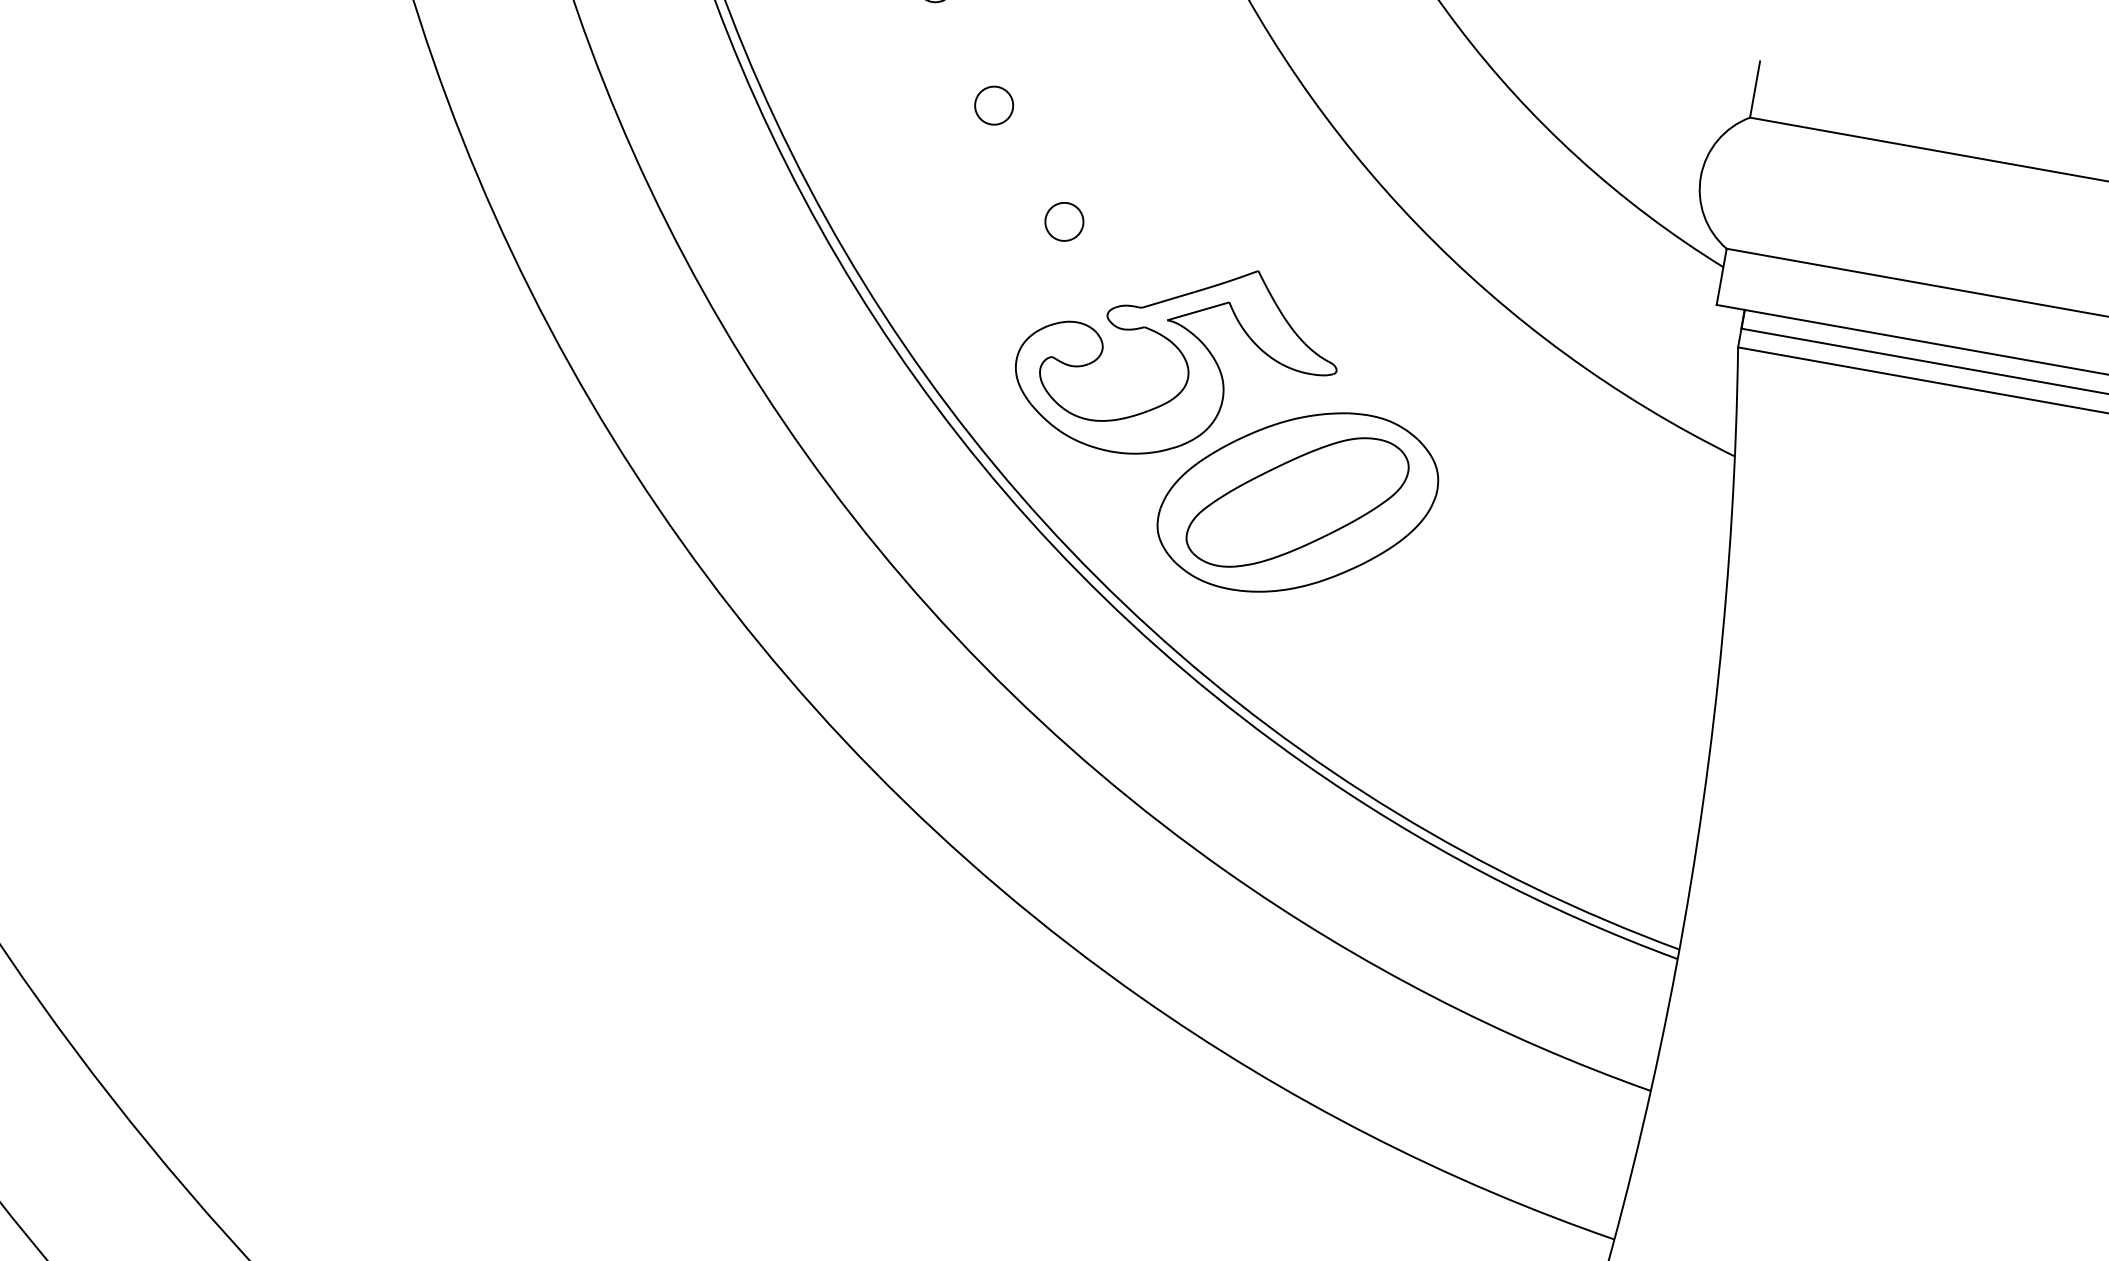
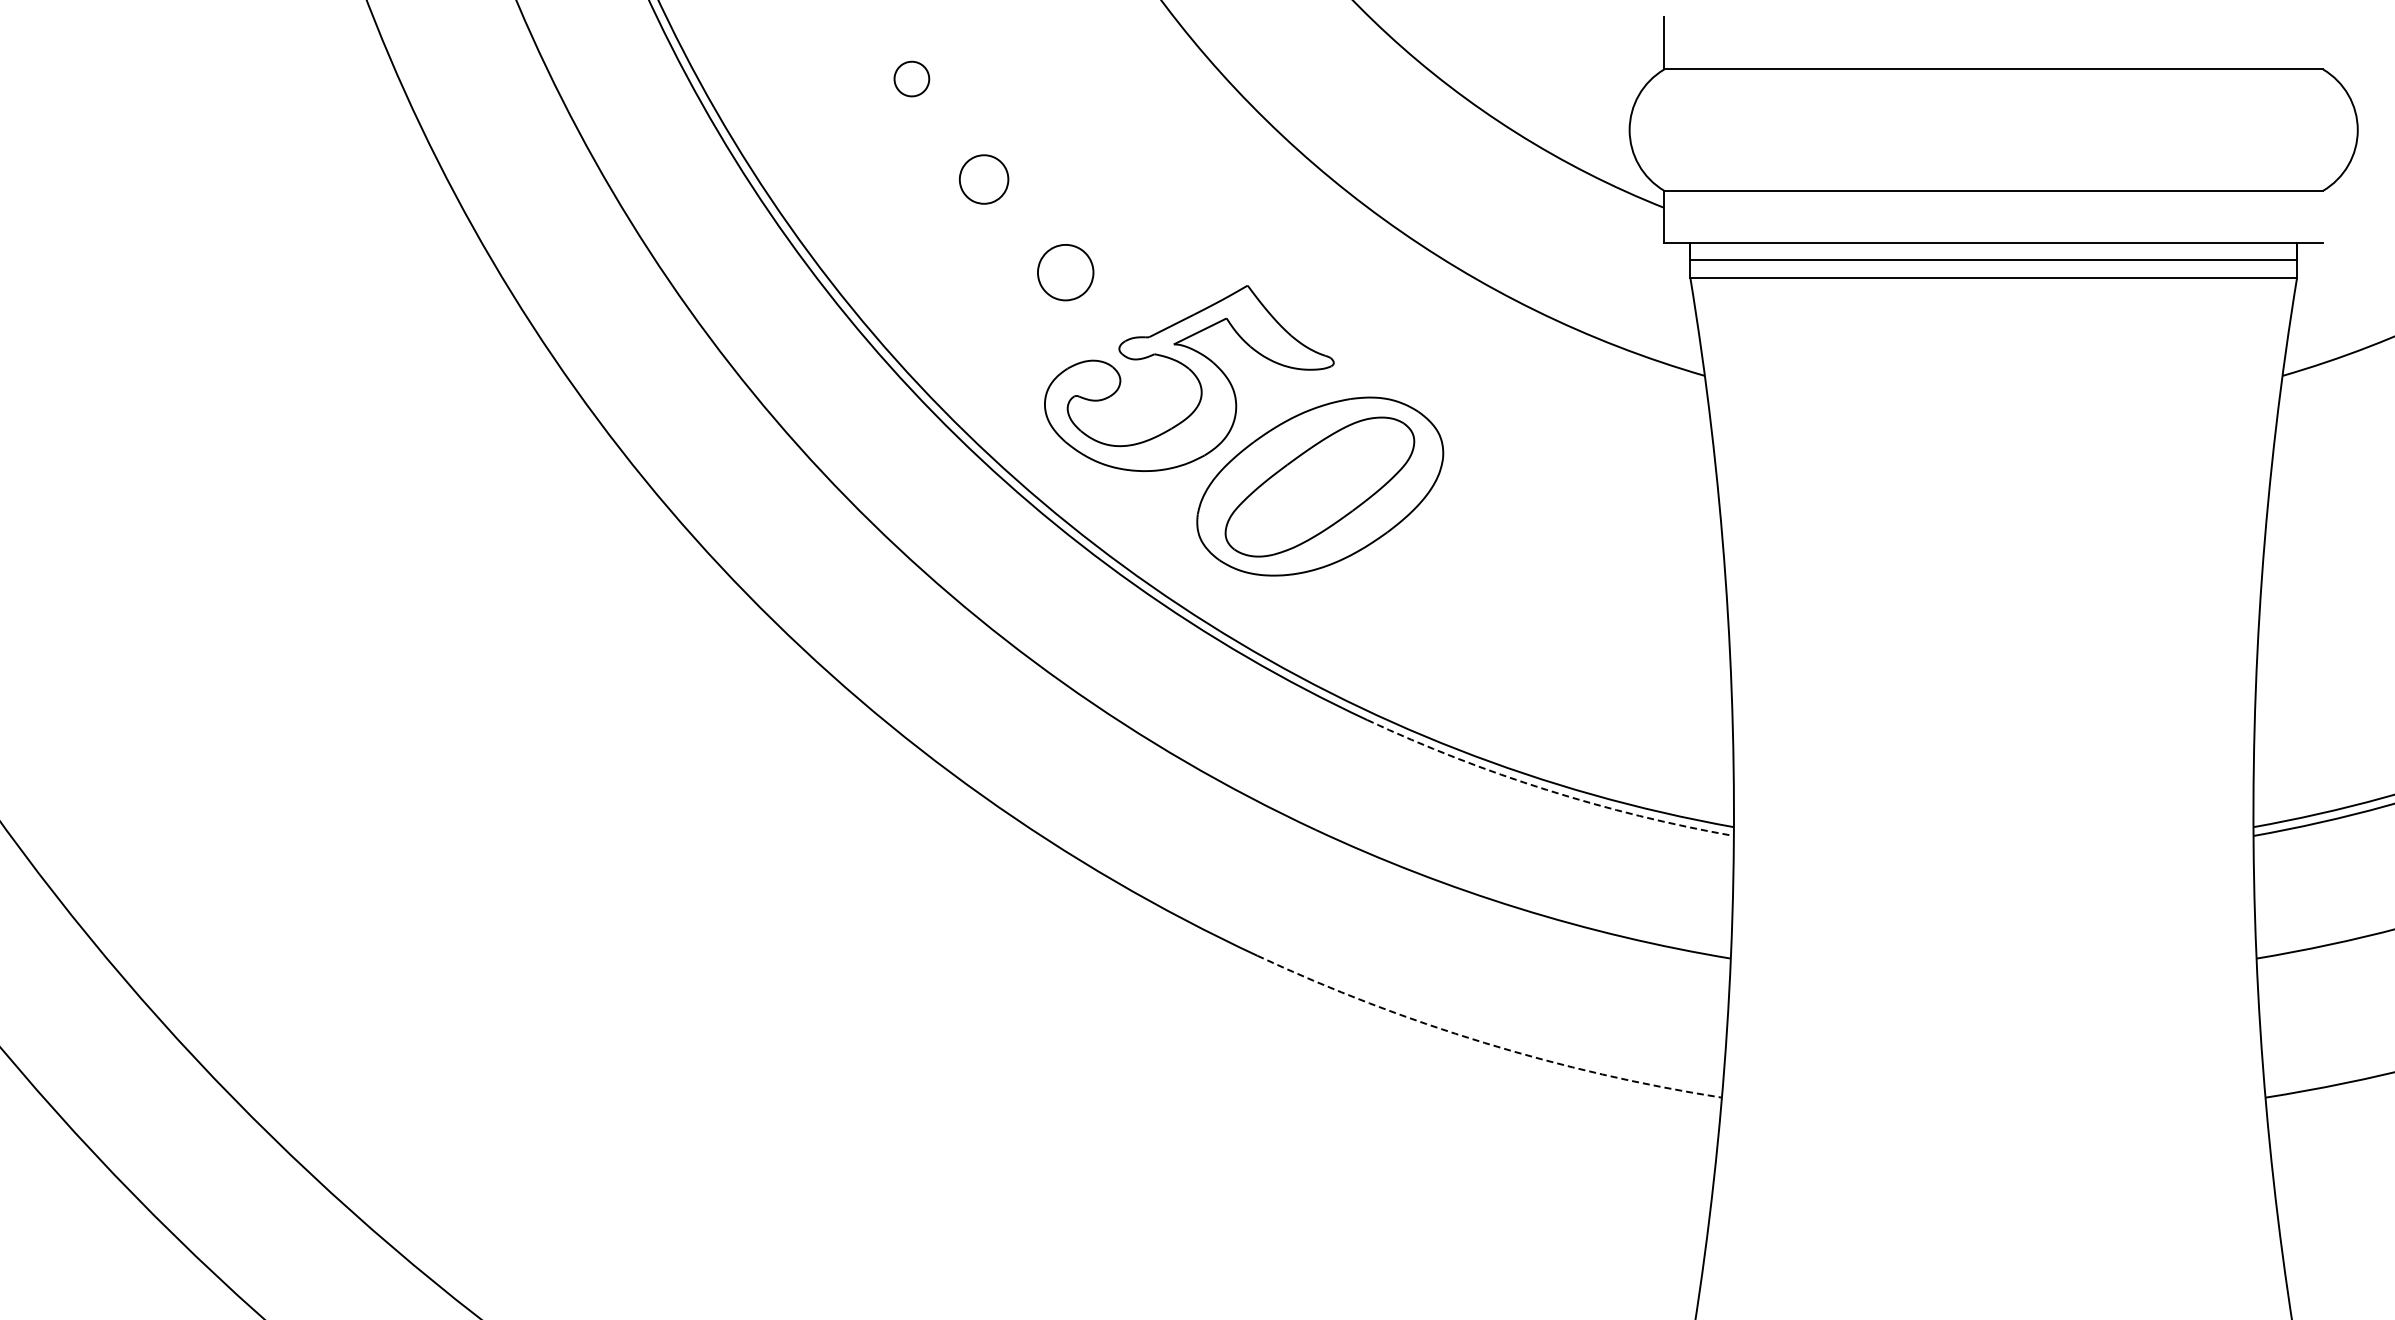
part: (994, 105) -> (984, 179), size x1.4
part: (1064, 221) -> (1065, 272), size x1.6
arc: (1484, 872) -> (1546, 789), solid -> dashed
arc: (1368, 1134) -> (1484, 1042), solid -> dashed

